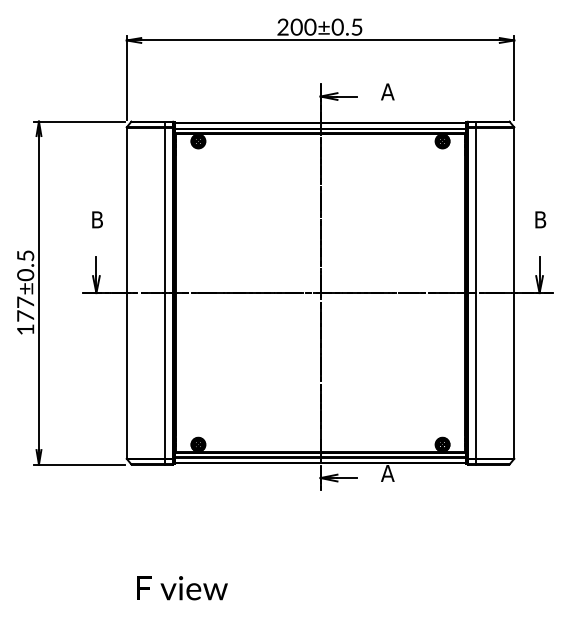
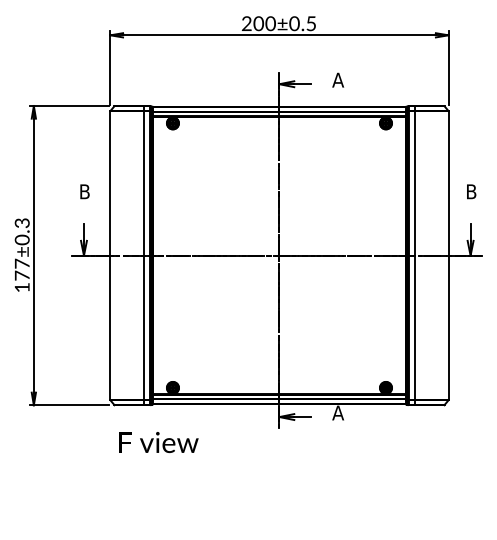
text: (25, 255) -> (22, 222), 177±0.5 -> 177±0.3
text: (182, 588) -> (159, 442), moved

